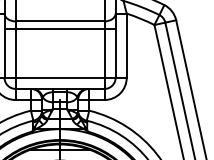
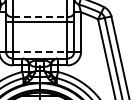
line: (60, 21) -> (40, 17), solid -> dashed
line: (60, 77) -> (40, 51), solid -> dashed

